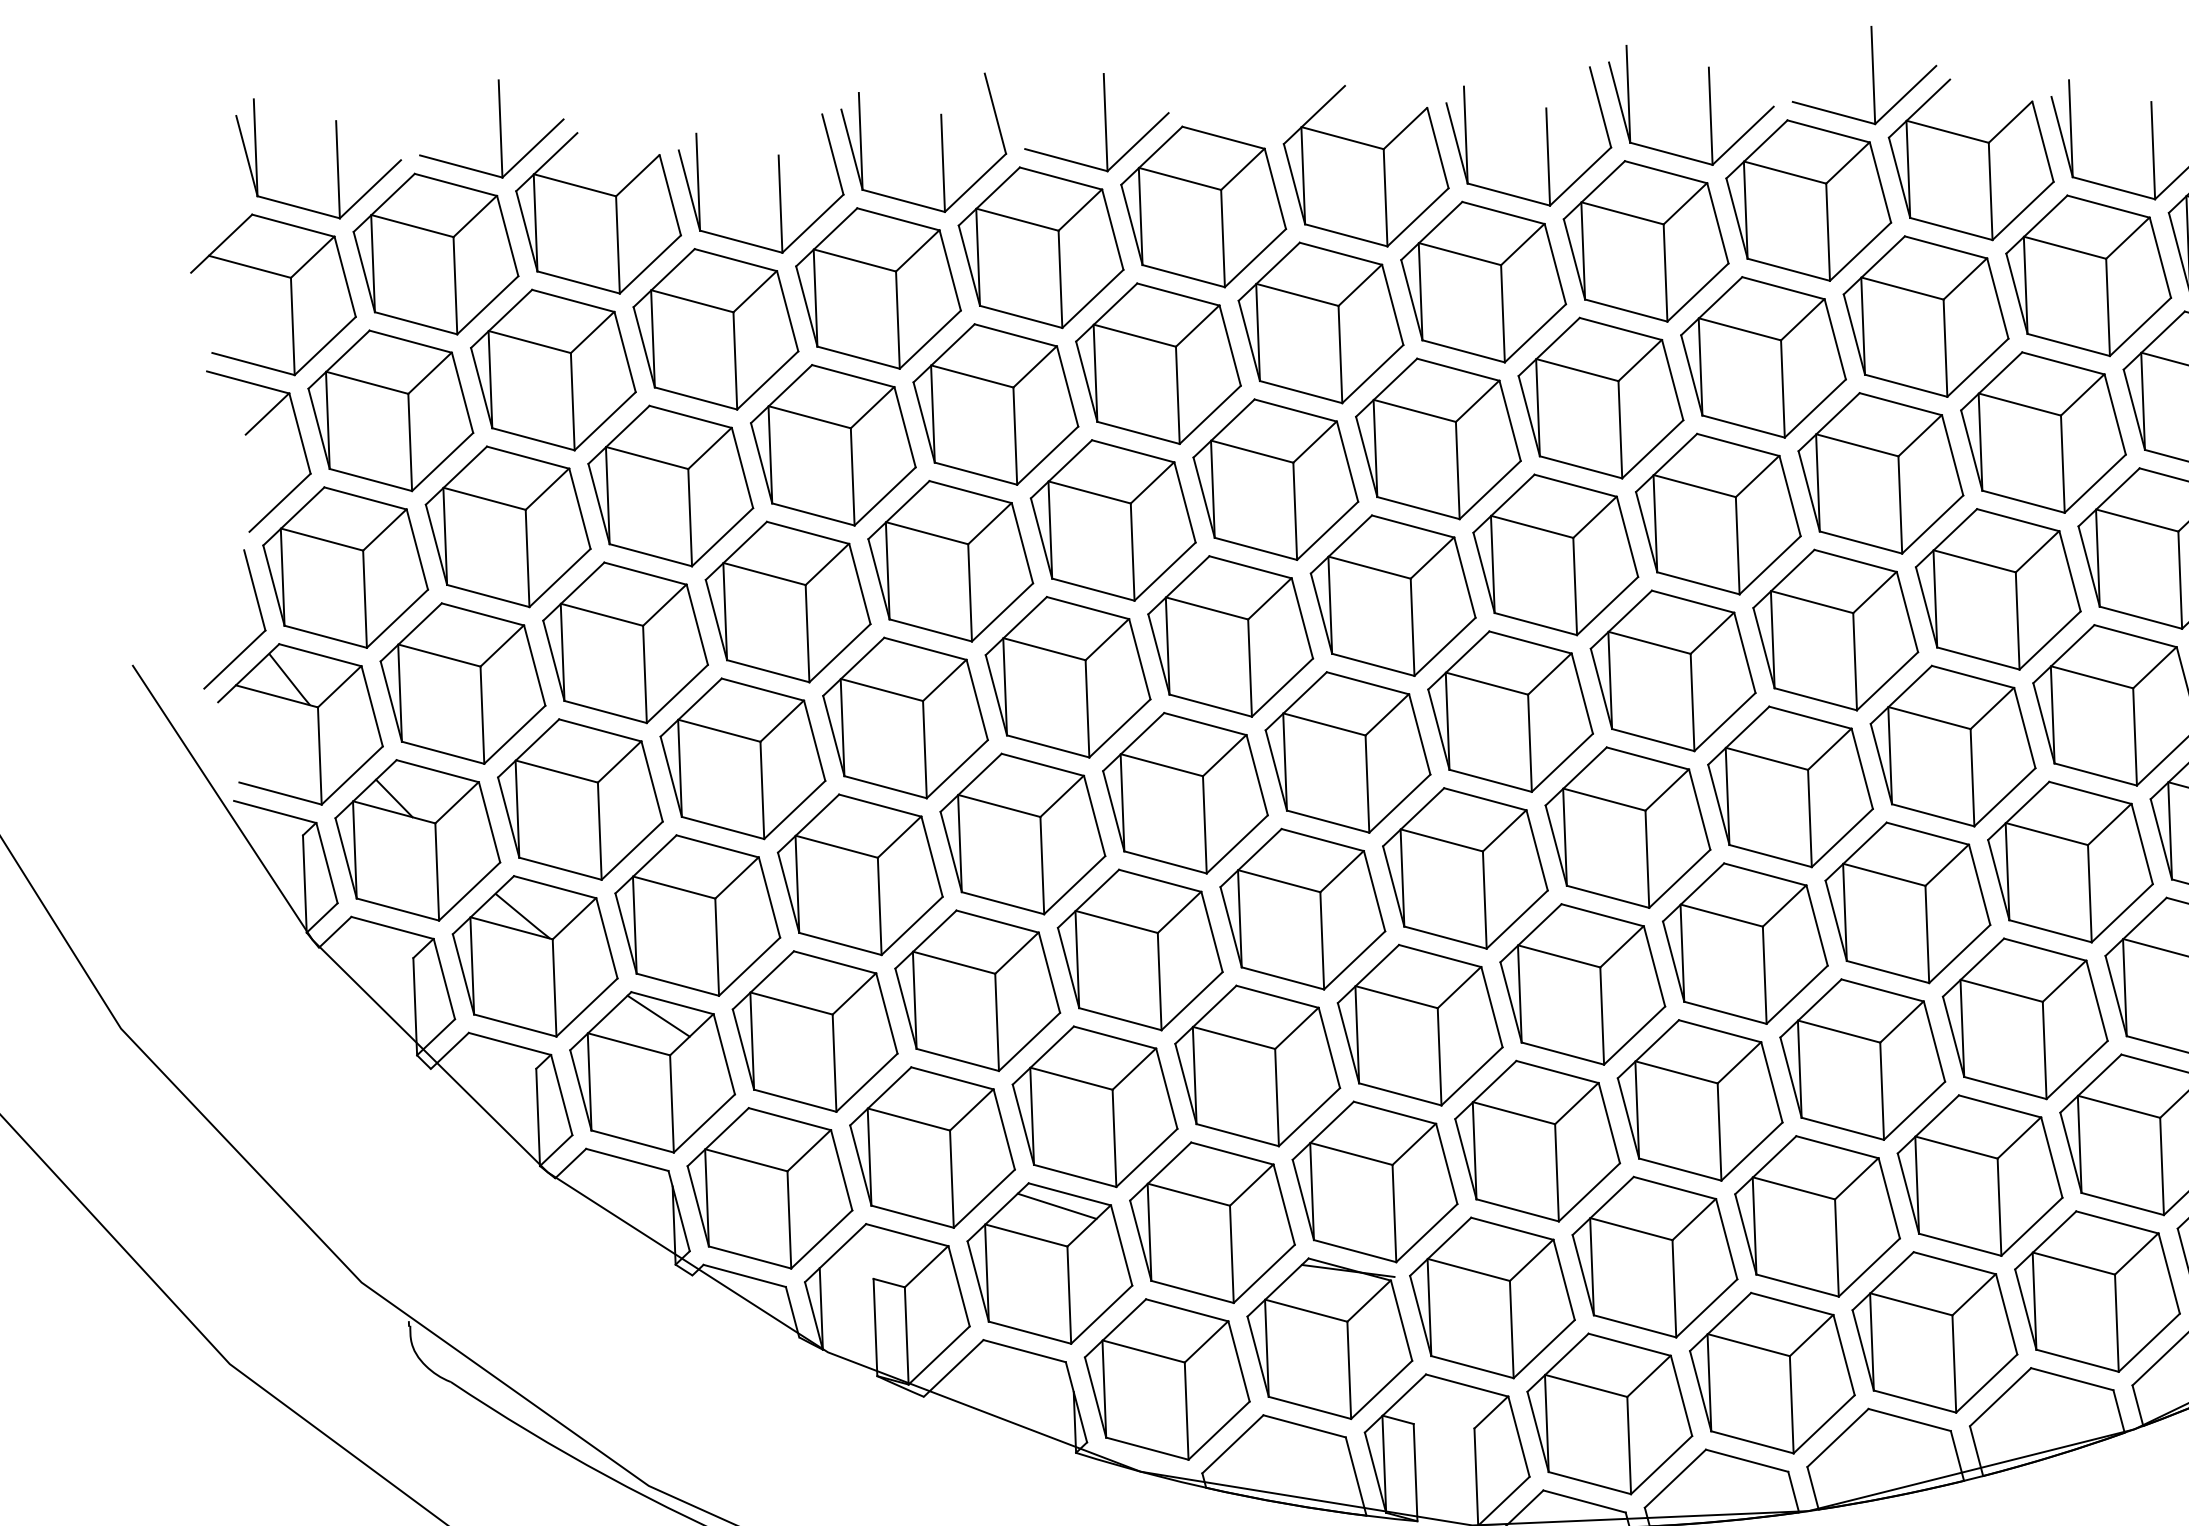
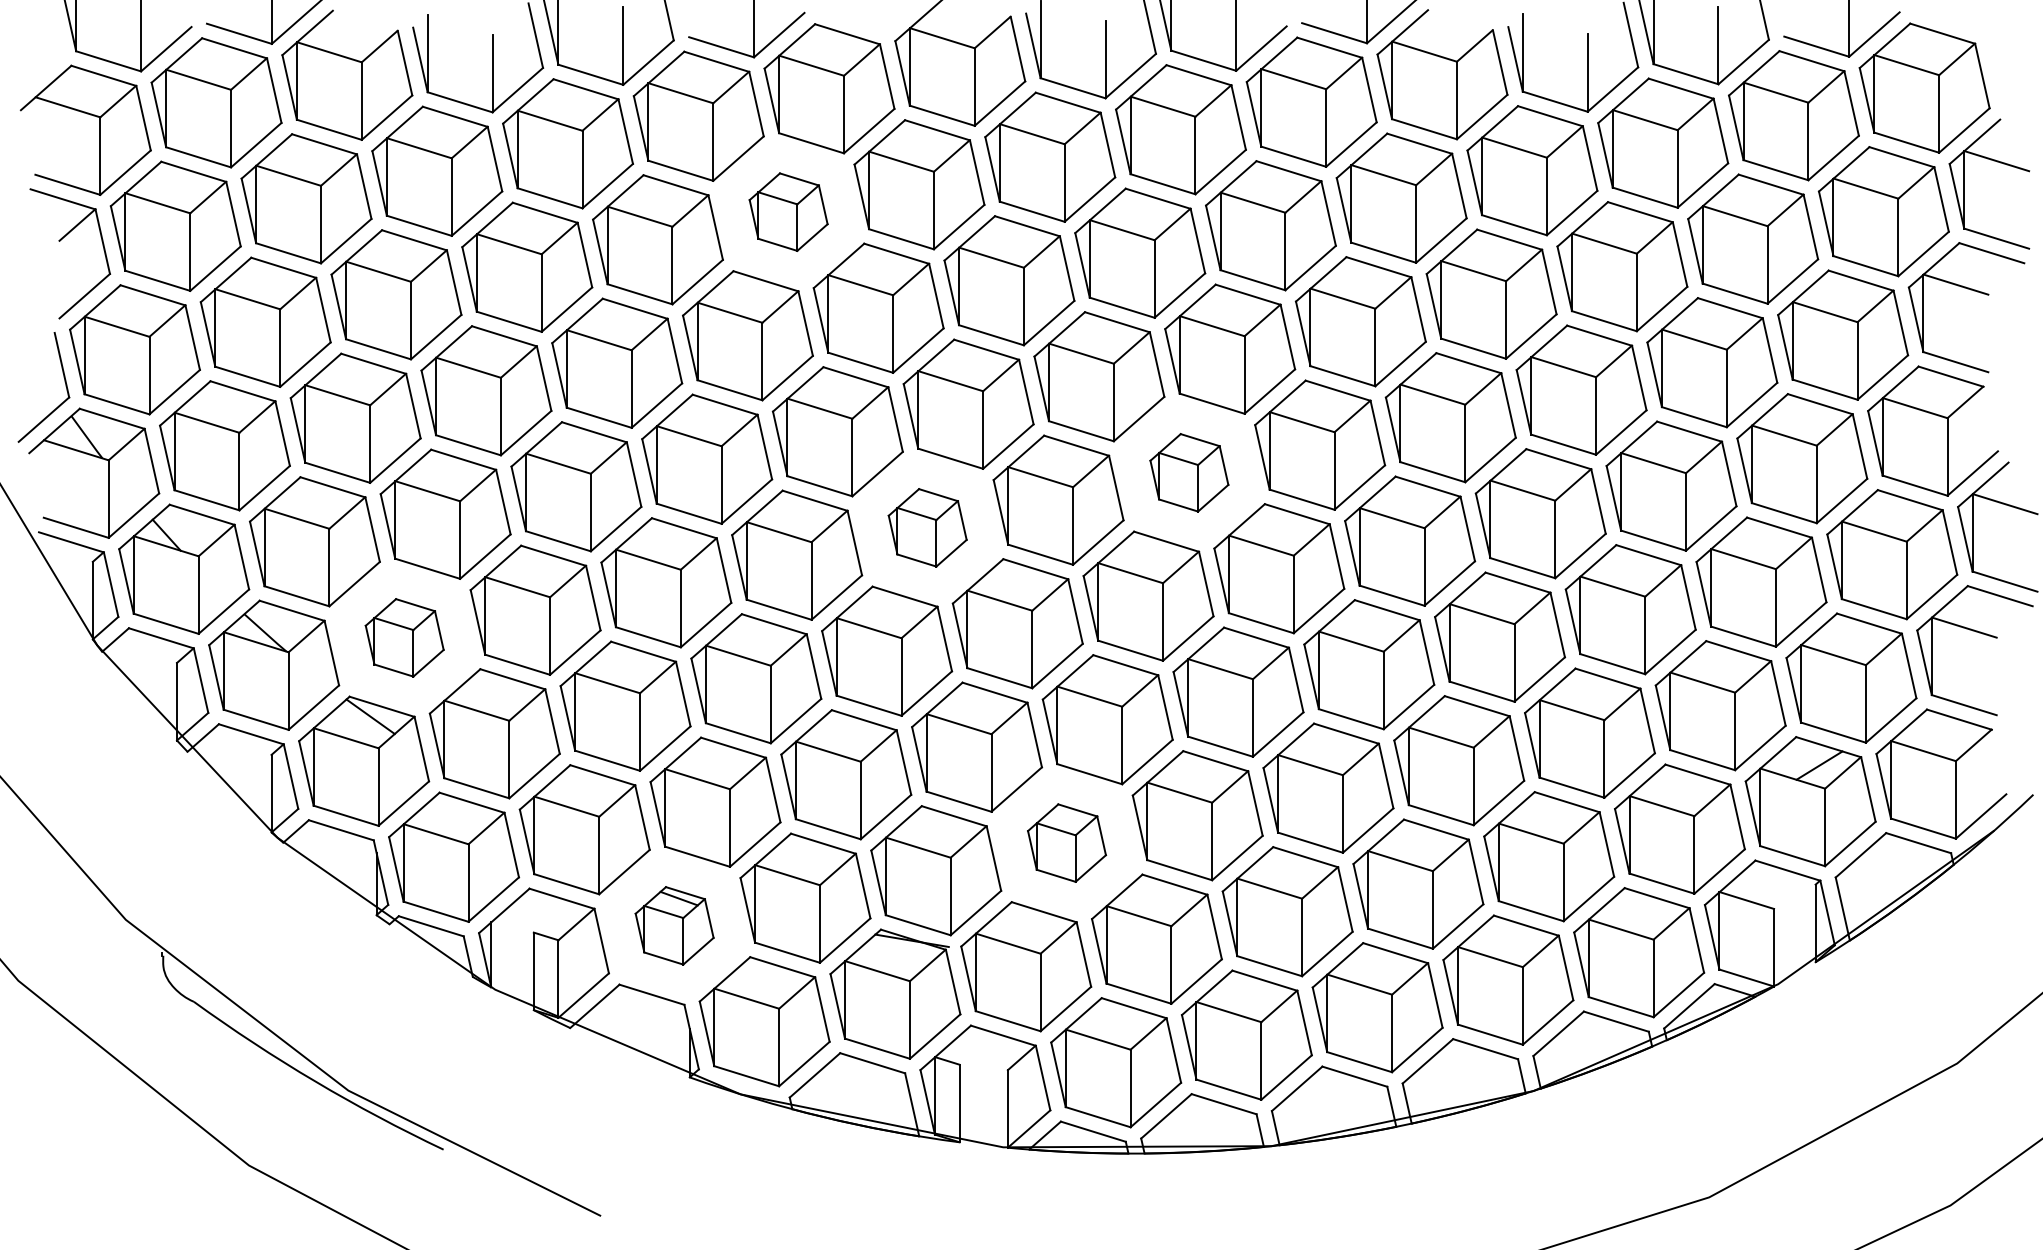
part: (1158, 362) -> (788, 211), size x0.6
part: (1673, 670) -> (1189, 472), size x0.6
part: (1347, 752) -> (927, 527), size x0.6
part: (697, 915) -> (404, 637), size x0.6
part: (1536, 1140) -> (1066, 842), size x0.6
part: (1049, 1263) -> (674, 925), size x0.6

